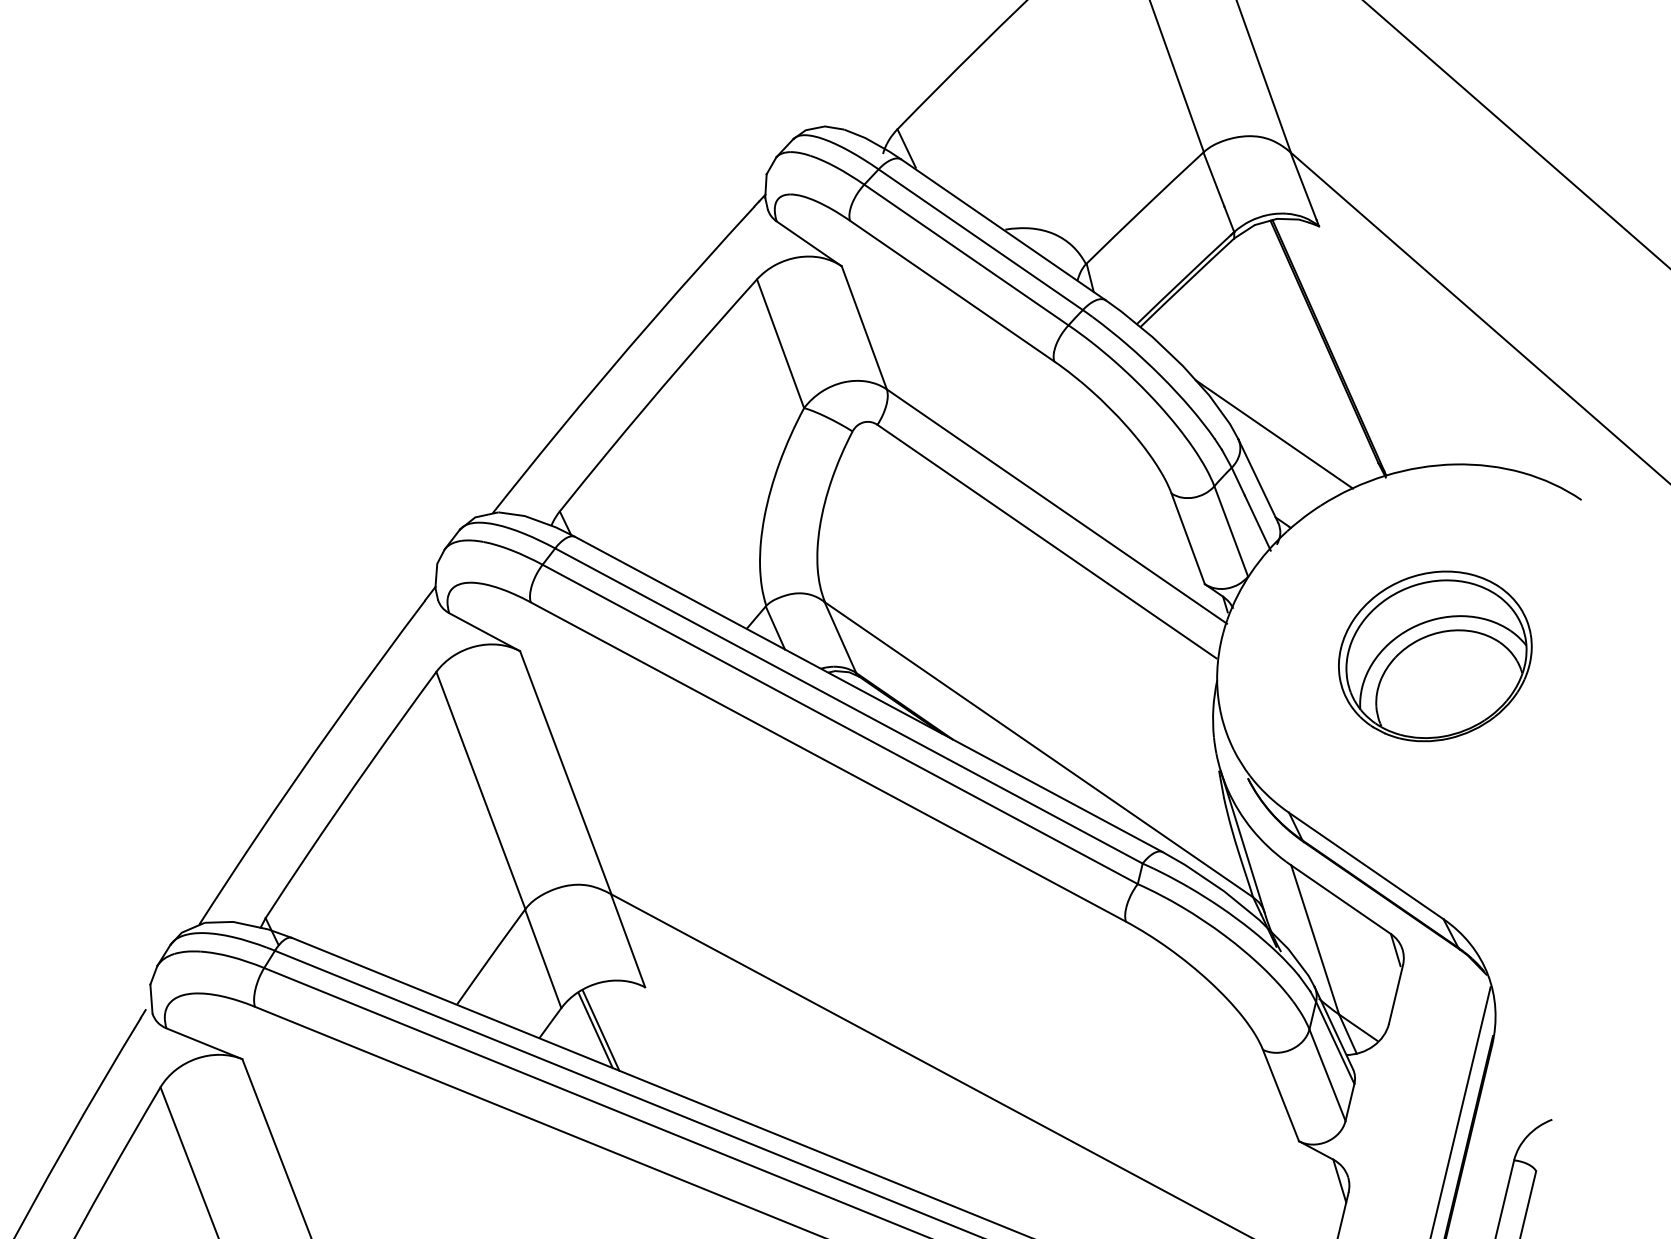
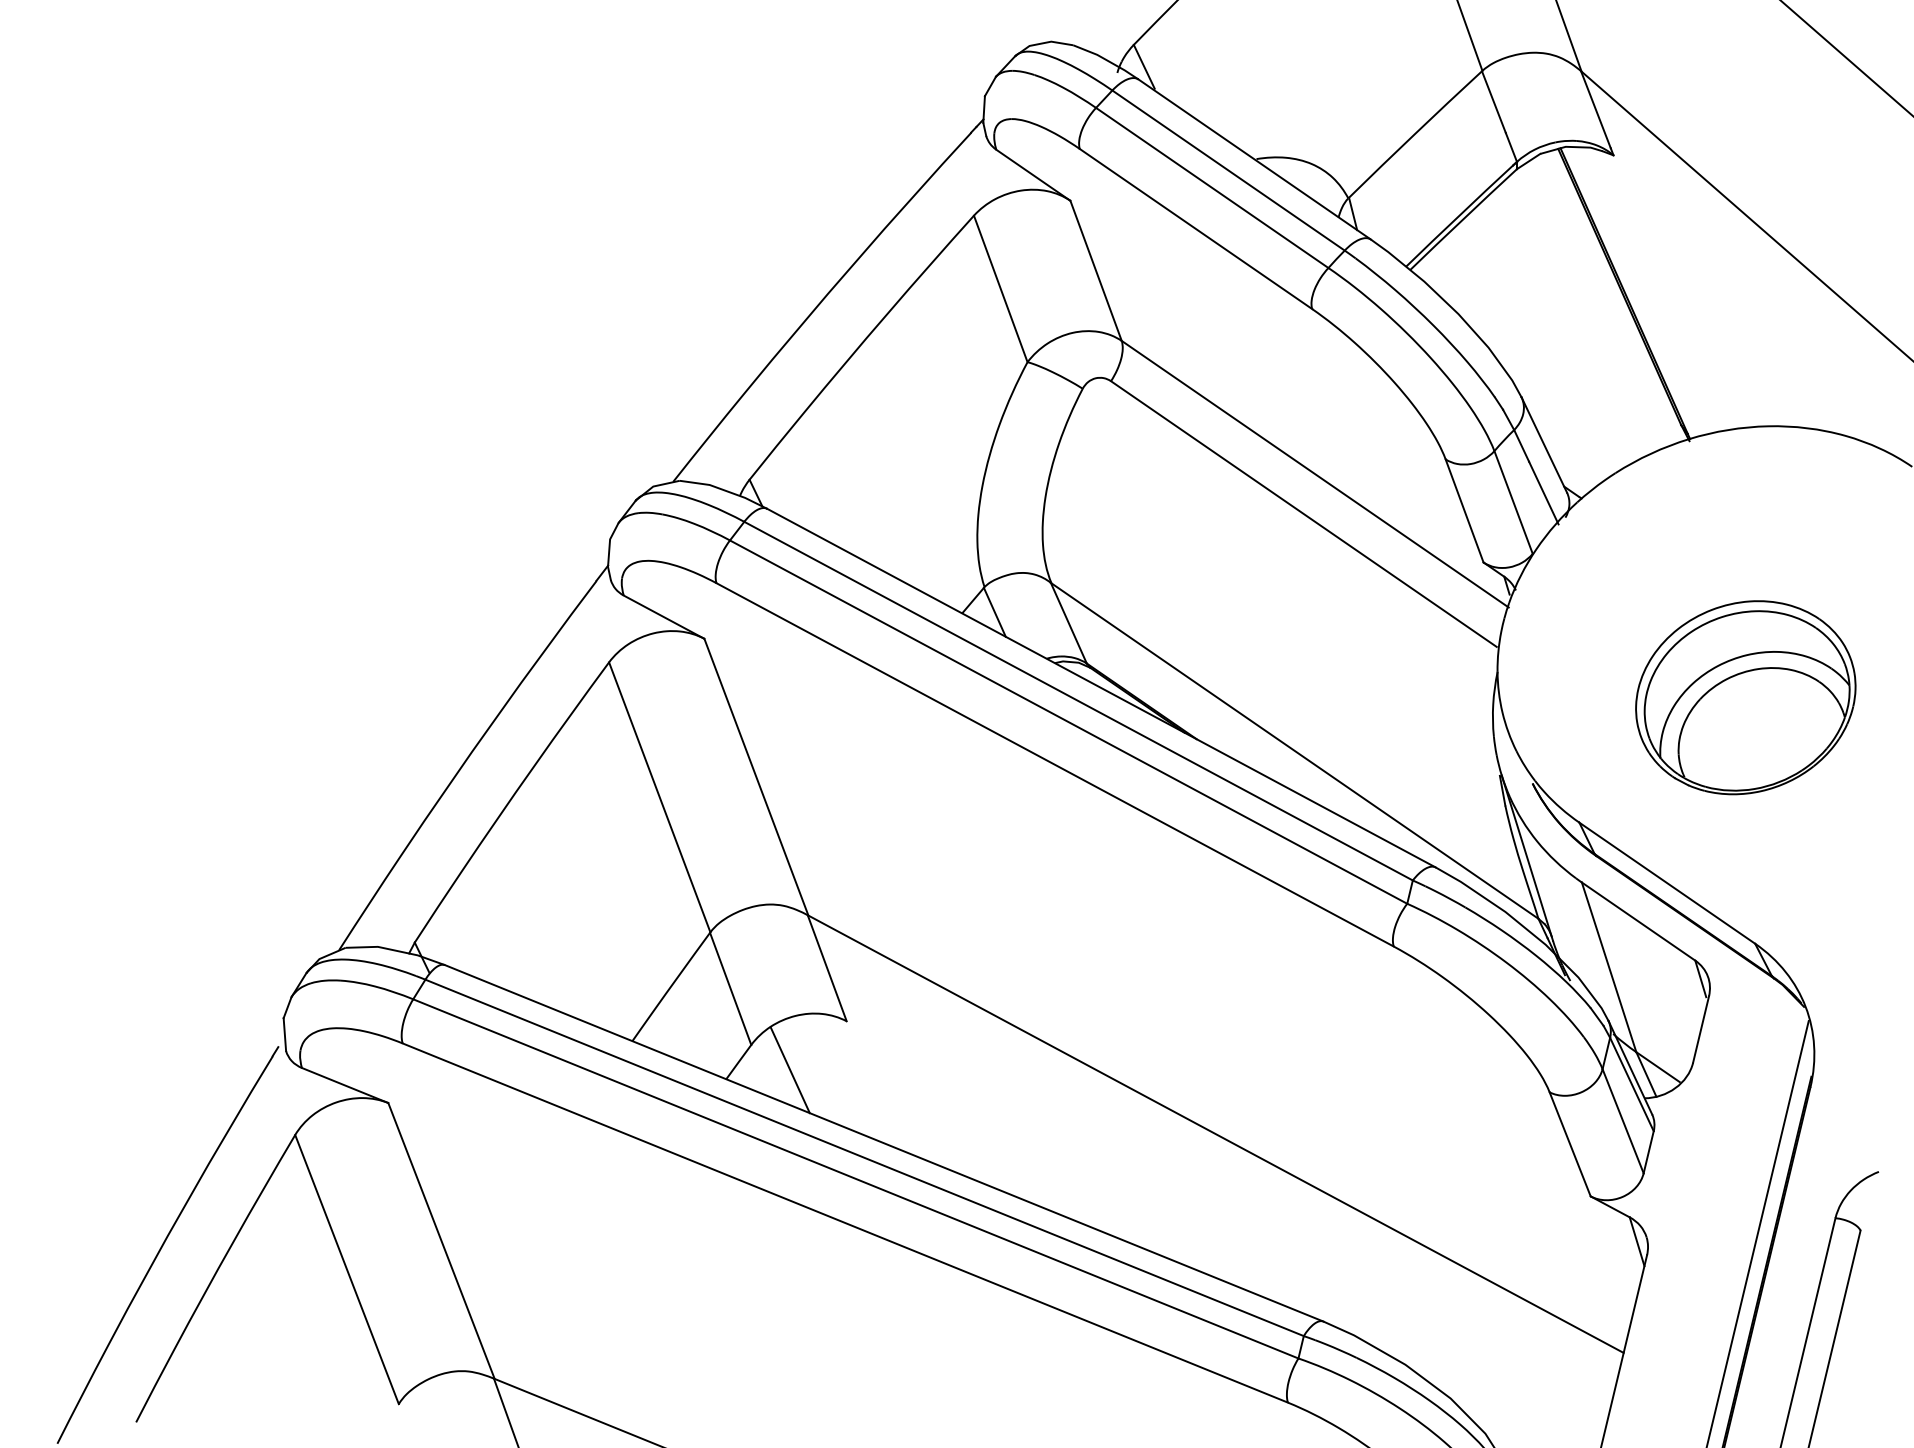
line: (1274, 433) -> (1562, 391), removed
part: (1435, 656) -> (1745, 697), moved
line: (601, 1030) -> (796, 1070), removed

